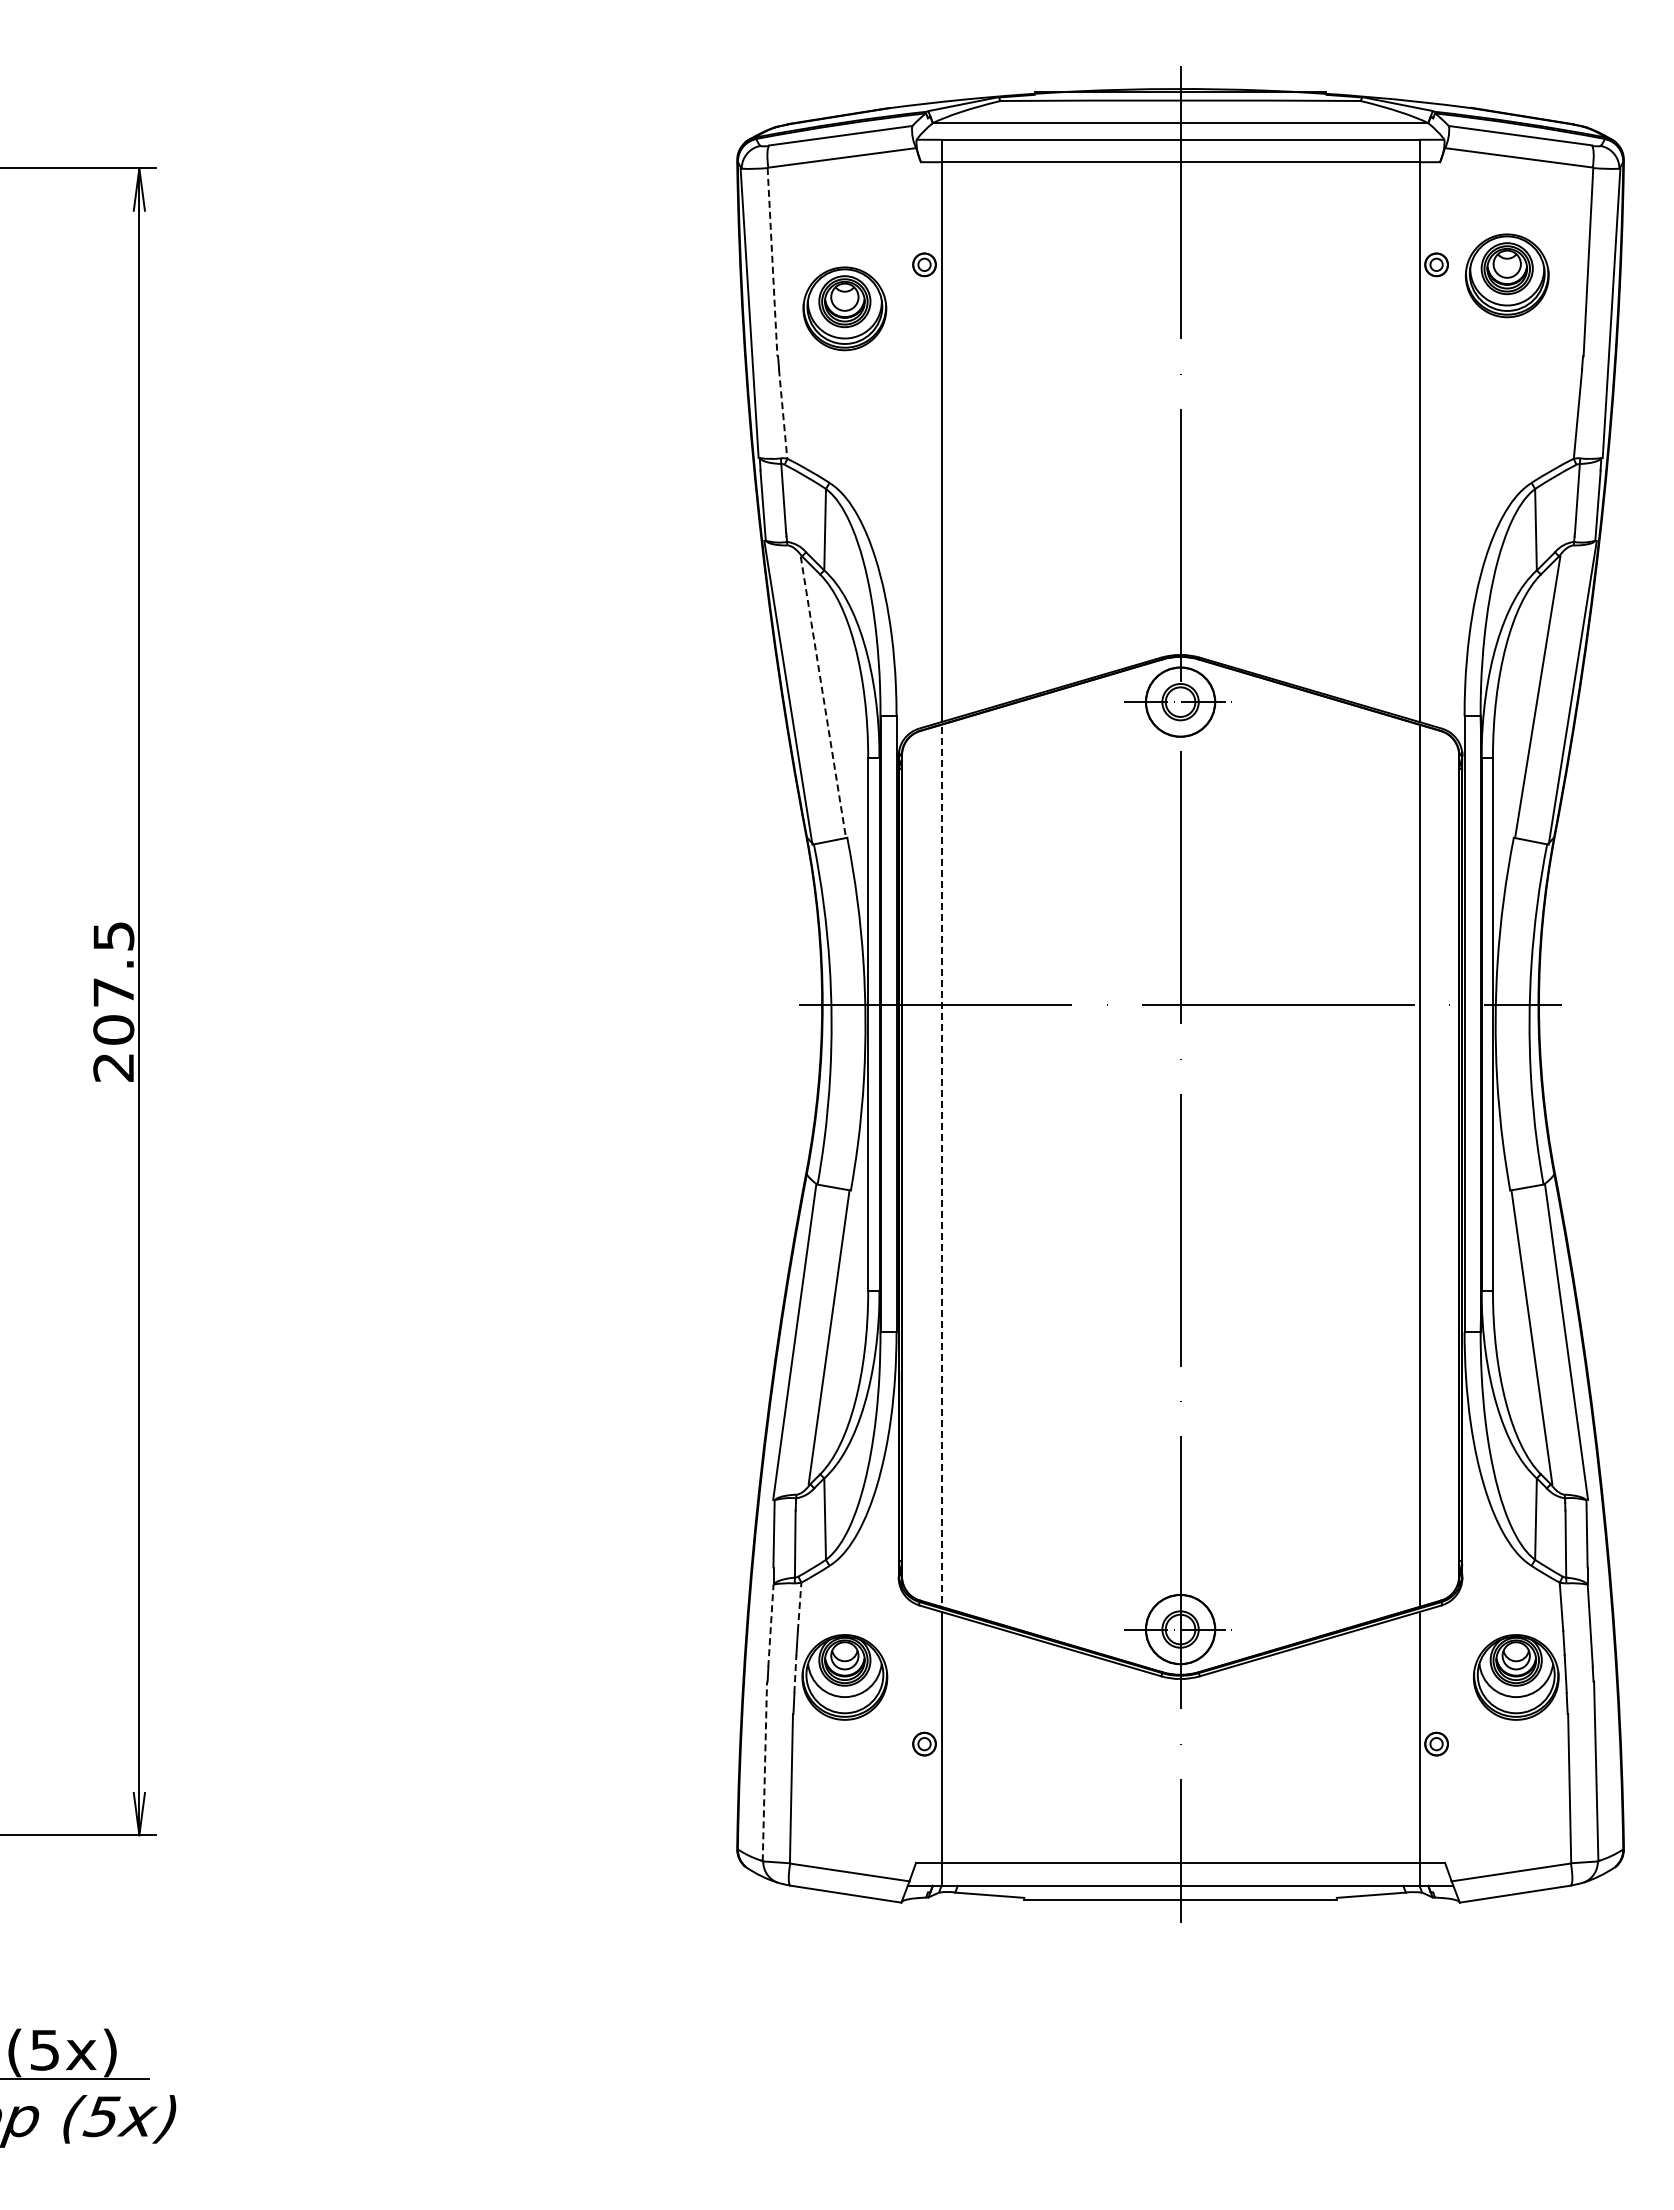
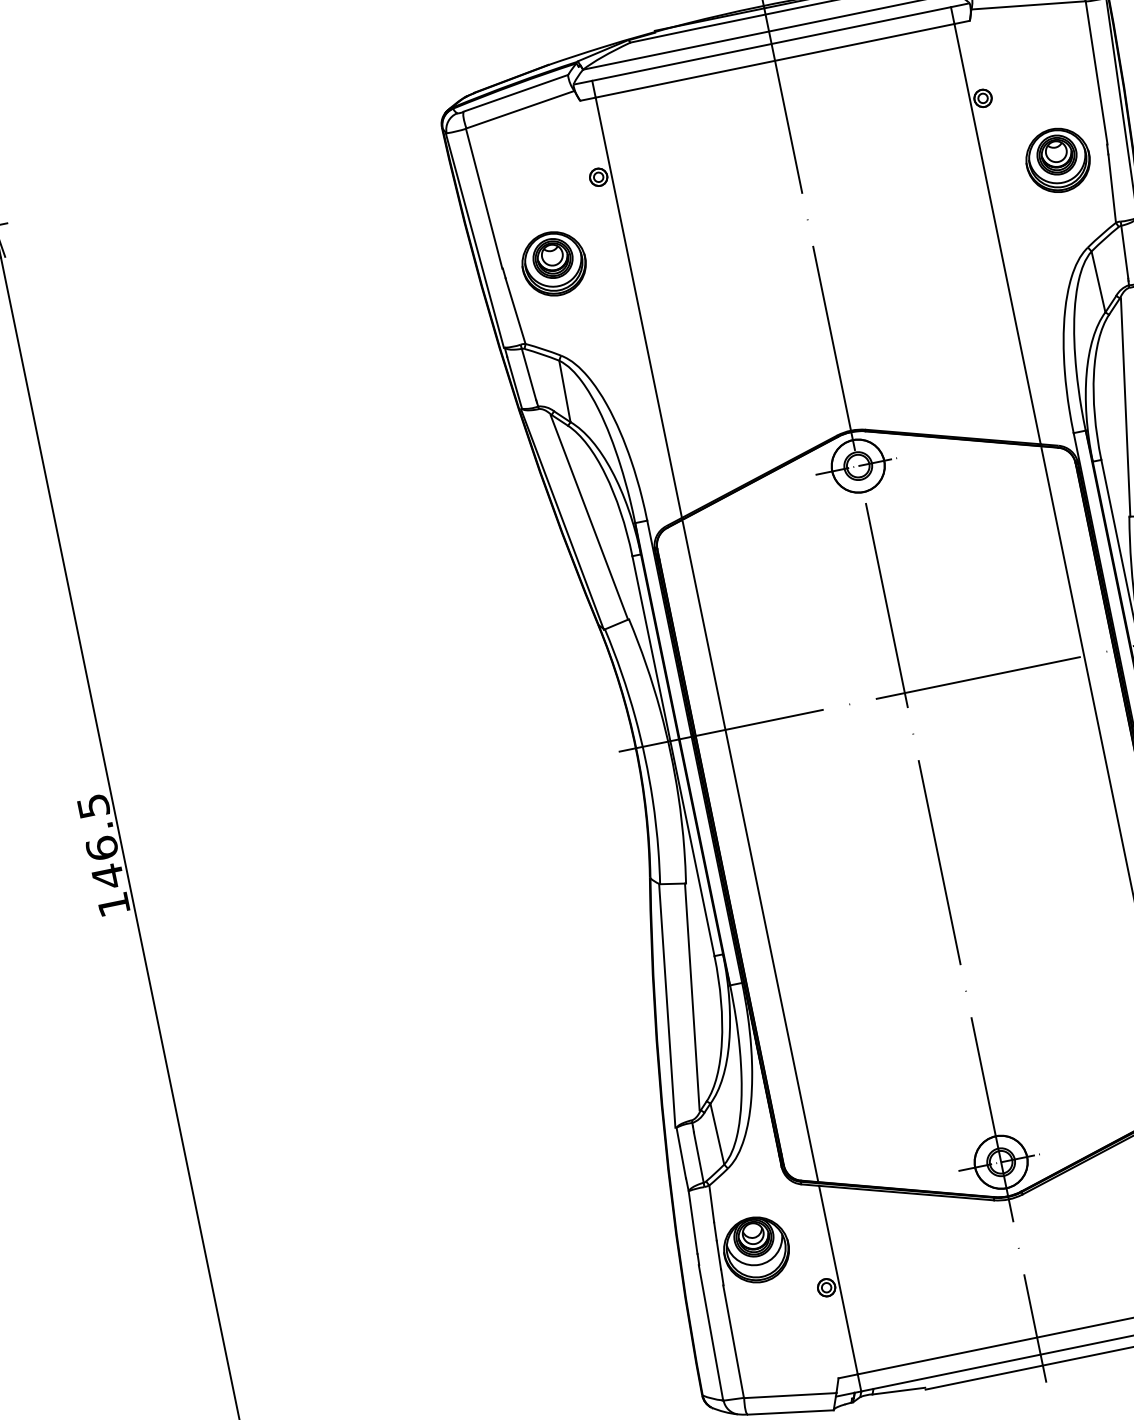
line: (772, 262) -> (484, 198), dashed -> solid
part: (1507, 275) -> (1058, 160), moved
part: (844, 308) -> (553, 263), moved
line: (783, 414) -> (515, 311), dashed -> solid
line: (823, 697) -> (589, 517), dashed -> solid
text: (113, 1029) -> (107, 876), 207.5 -> 146.5
line: (941, 1165) -> (750, 850), dashed -> solid
line: (799, 1606) -> (711, 1203), dashed -> solid
line: (770, 1625) -> (692, 1222), dashed -> solid
line: (795, 1674) -> (719, 1255), dashed -> solid
line: (764, 1771) -> (710, 1332), dashed -> solid

